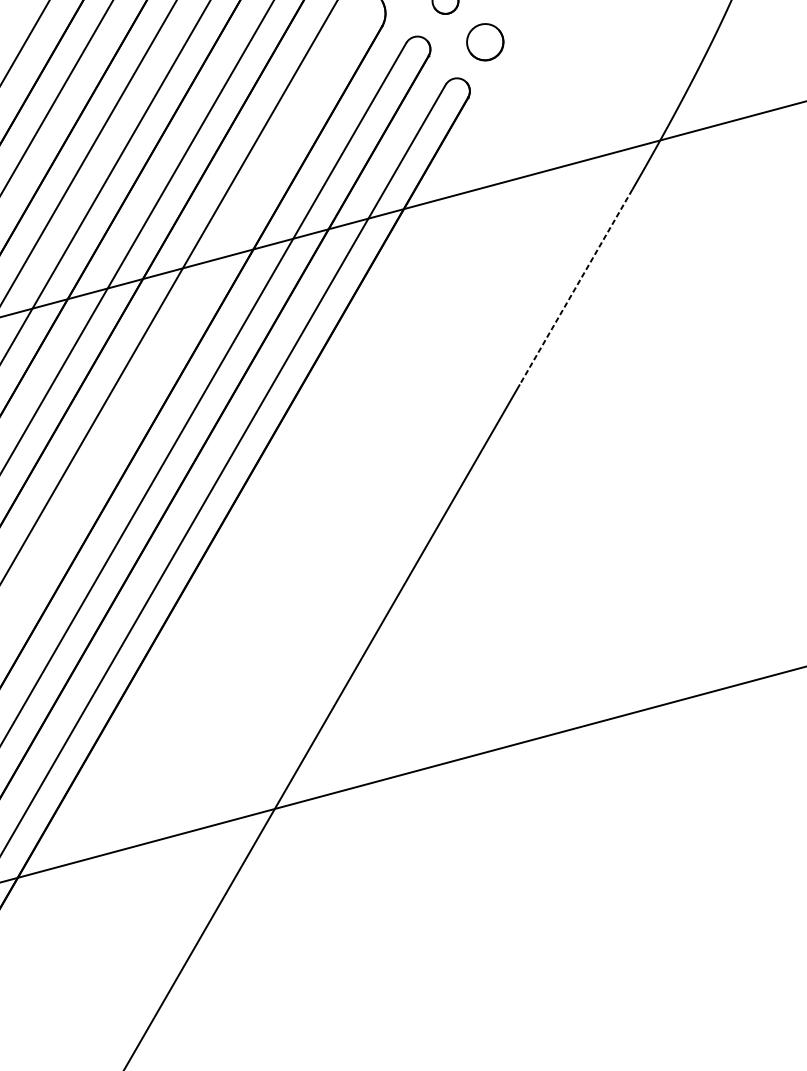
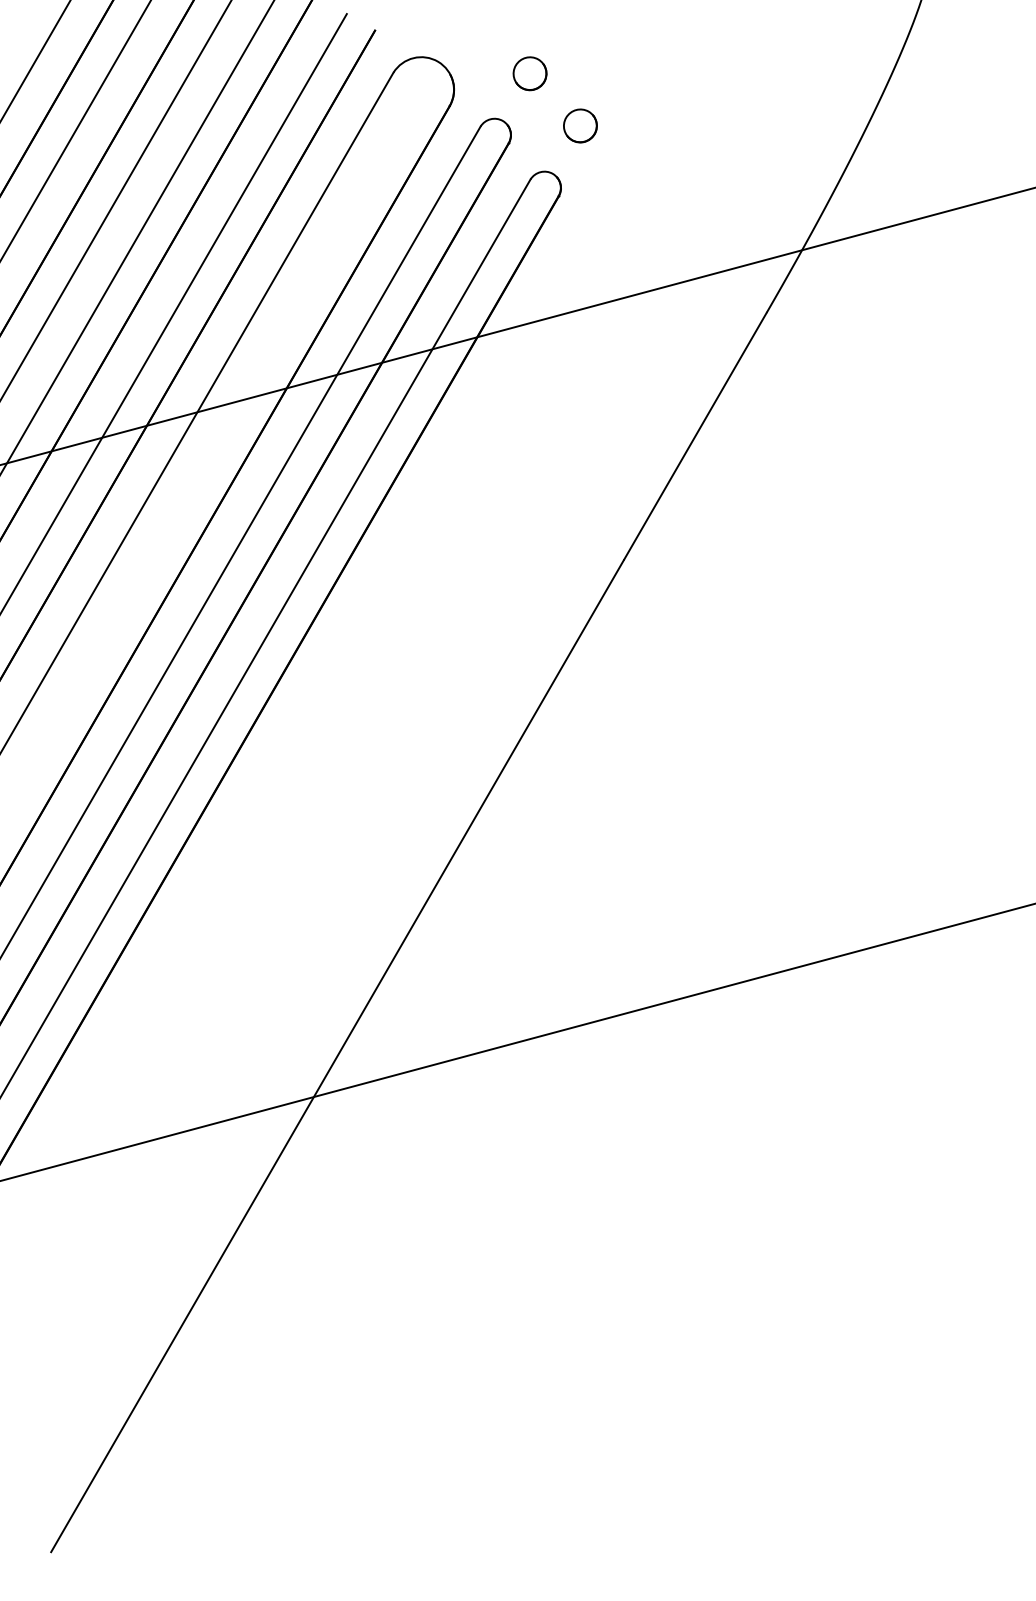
part: (485, 41) -> (580, 125), size x0.71
line: (576, 287) -> (695, 436), dashed -> solid

